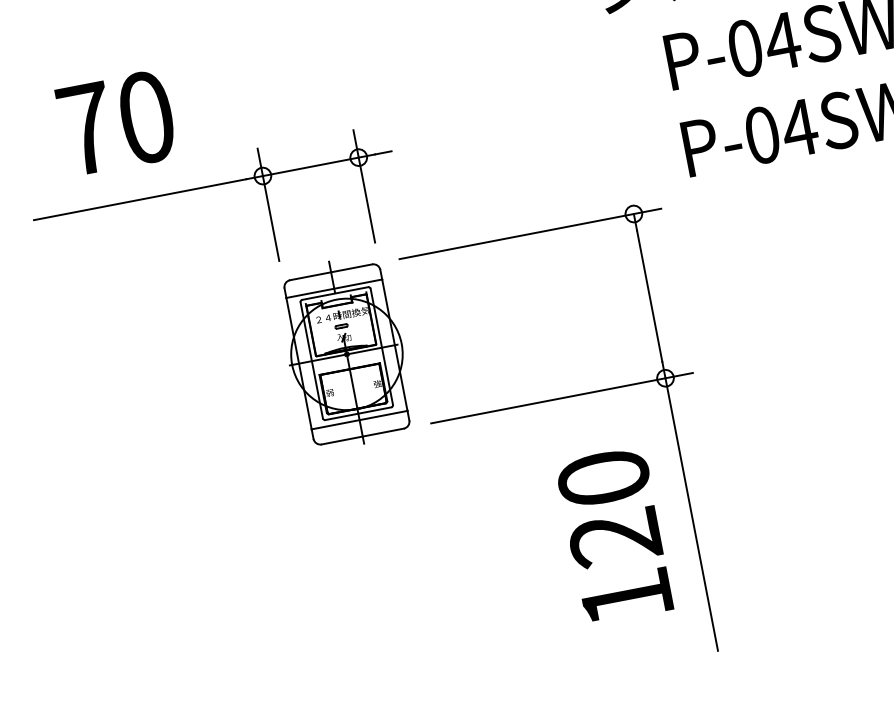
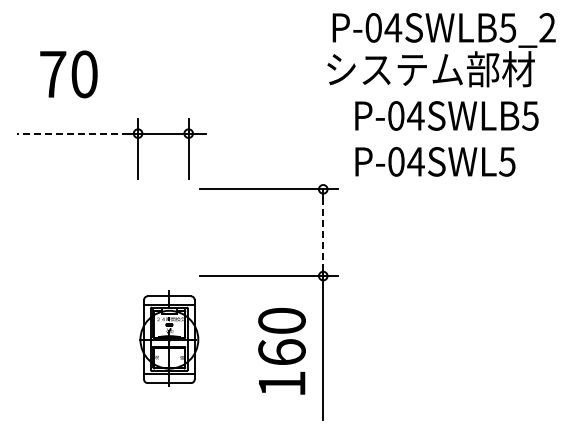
text: (116, 123) -> (68, 74), moved
line: (138, 199) -> (72, 133), solid -> dashed
line: (650, 295) -> (323, 232), solid -> dashed
part: (346, 352) -> (169, 338), moved
text: (614, 538) -> (281, 352), 120 -> 160

